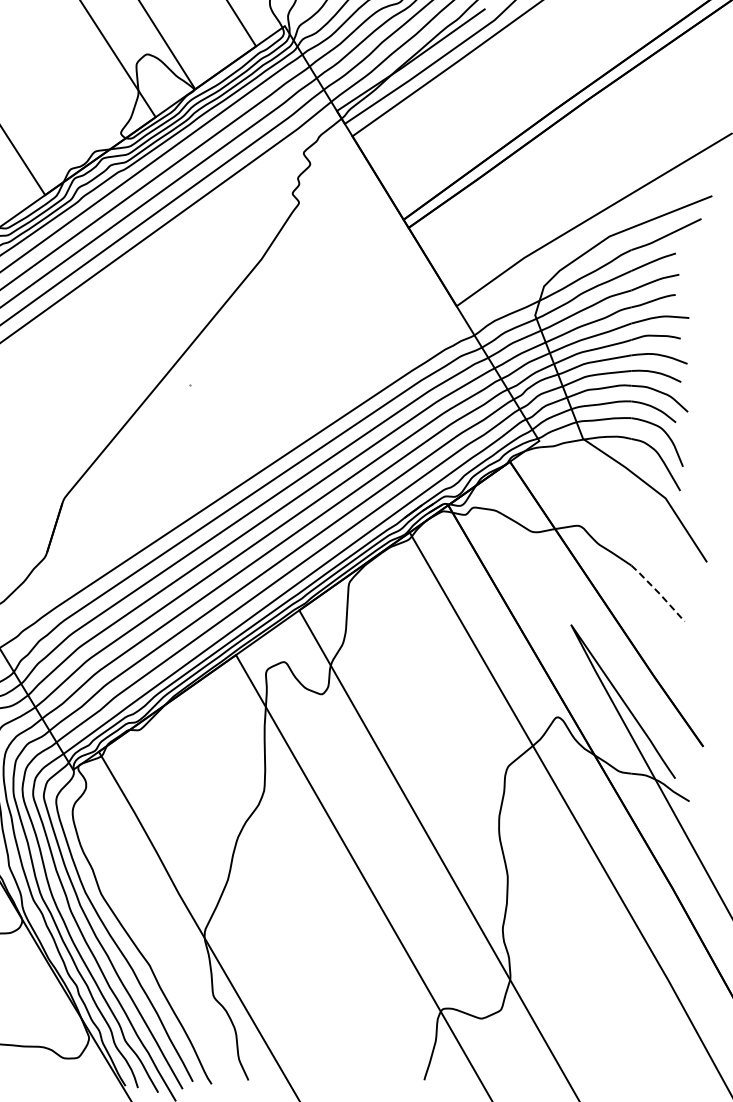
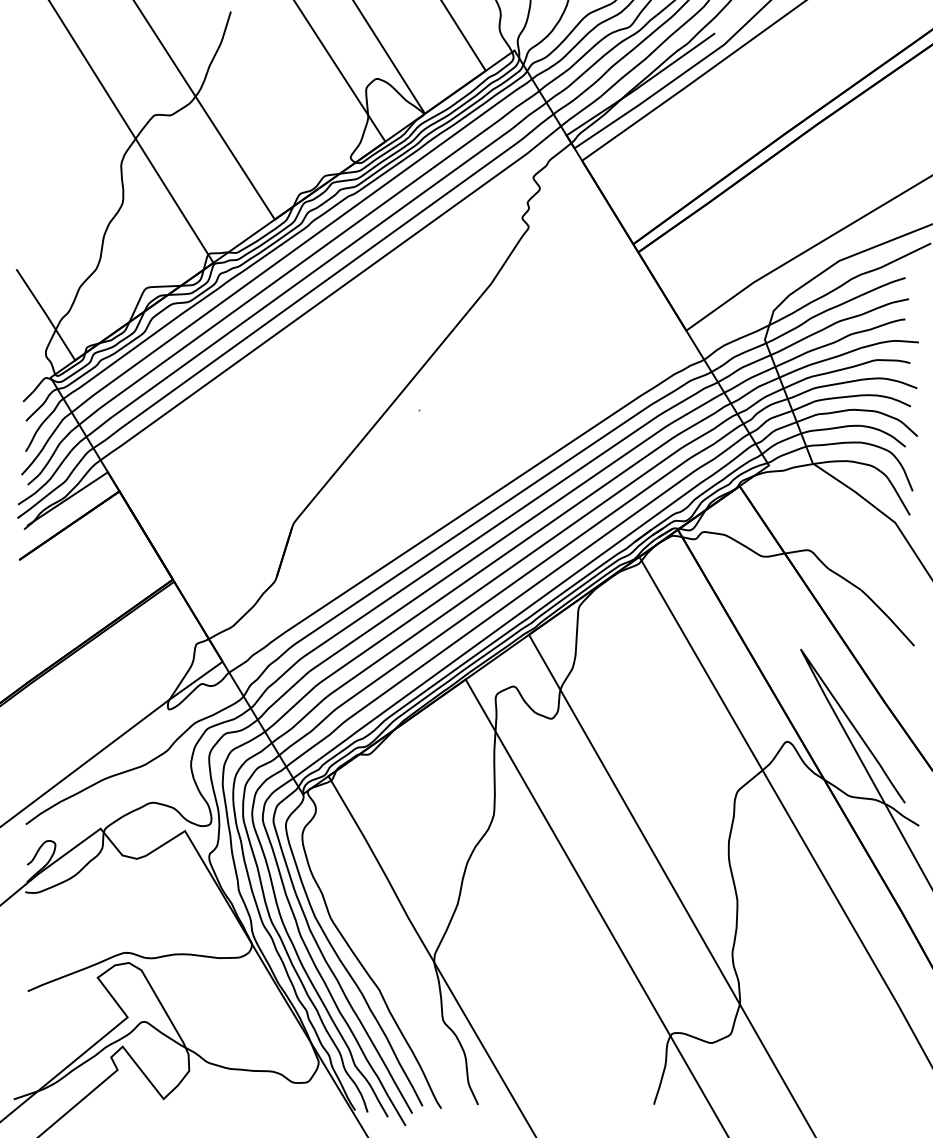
line: (658, 593) -> (888, 617), dashed -> solid

